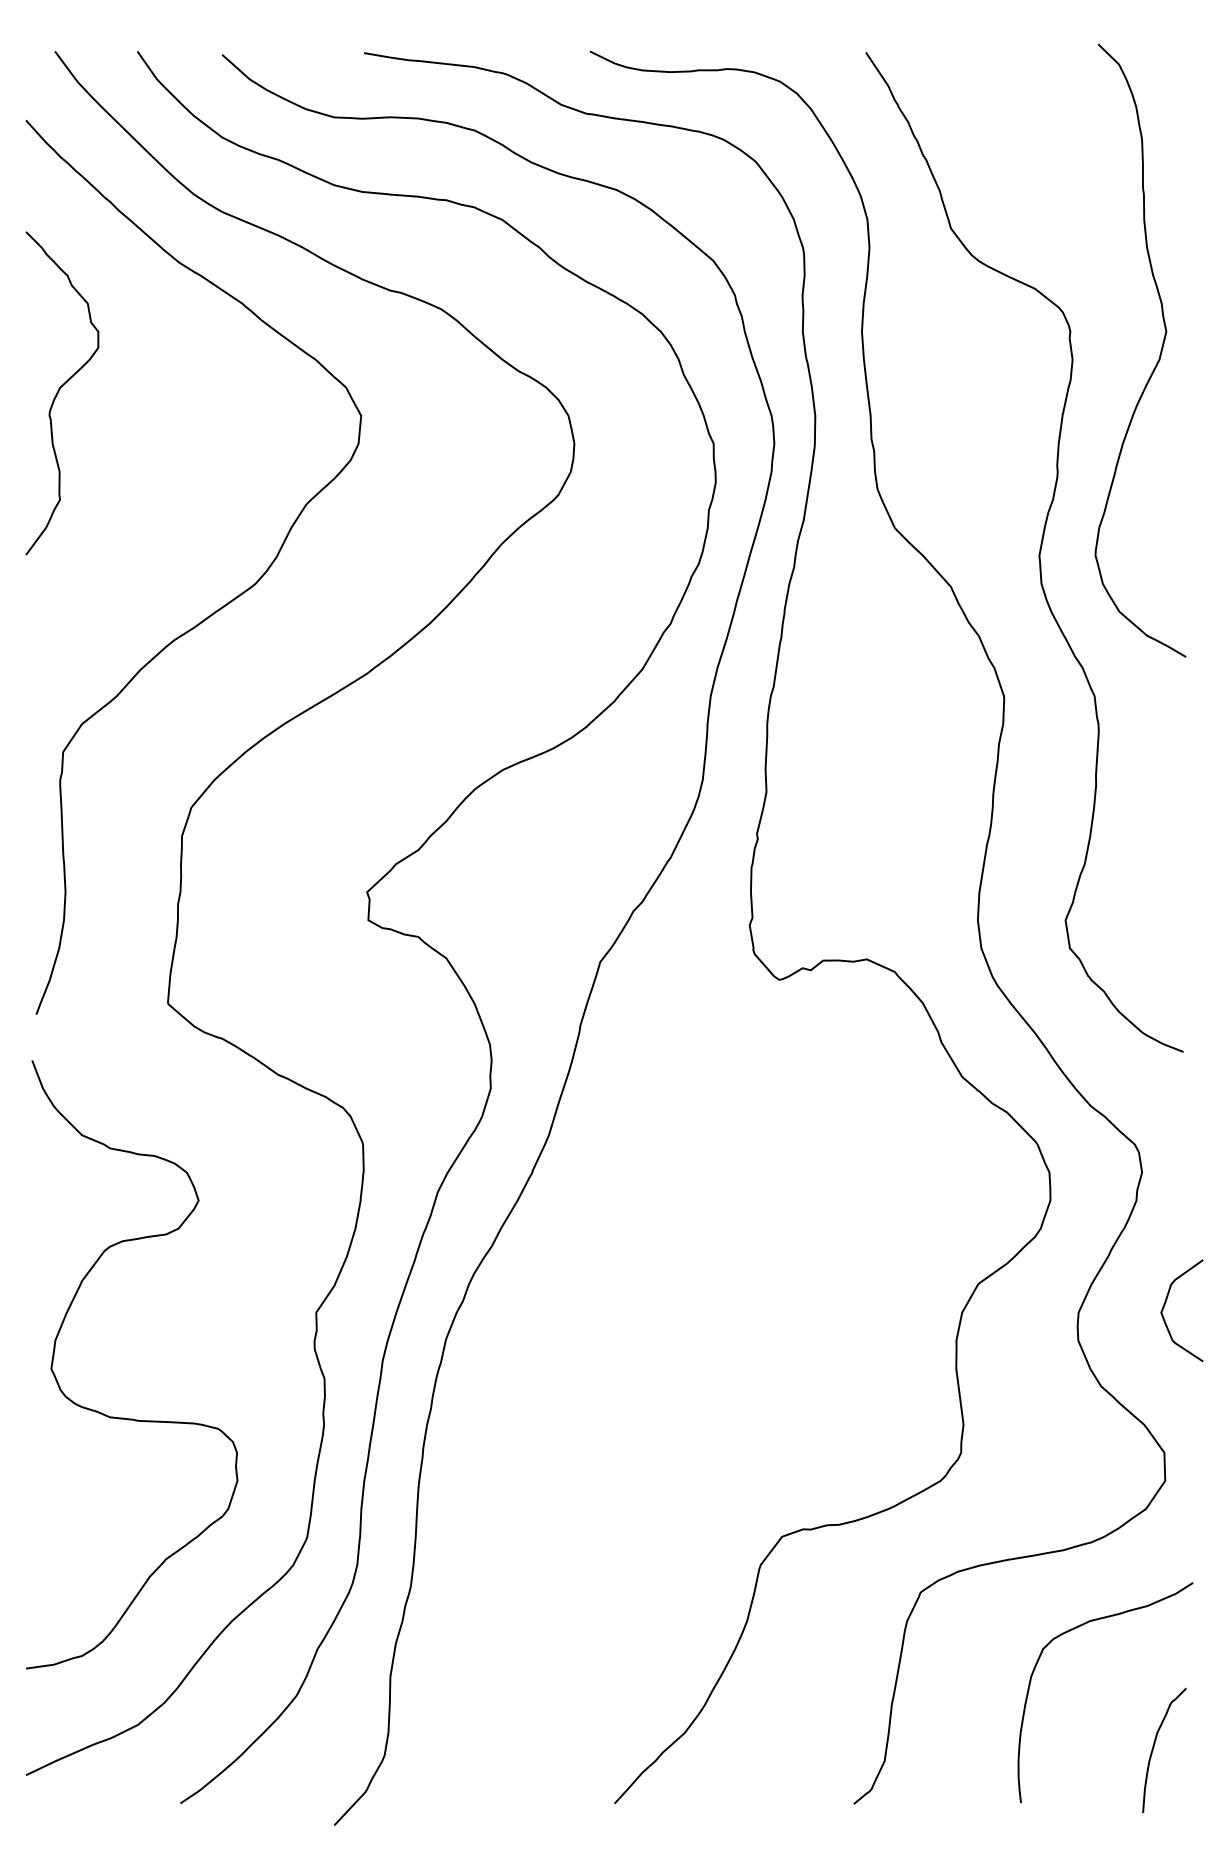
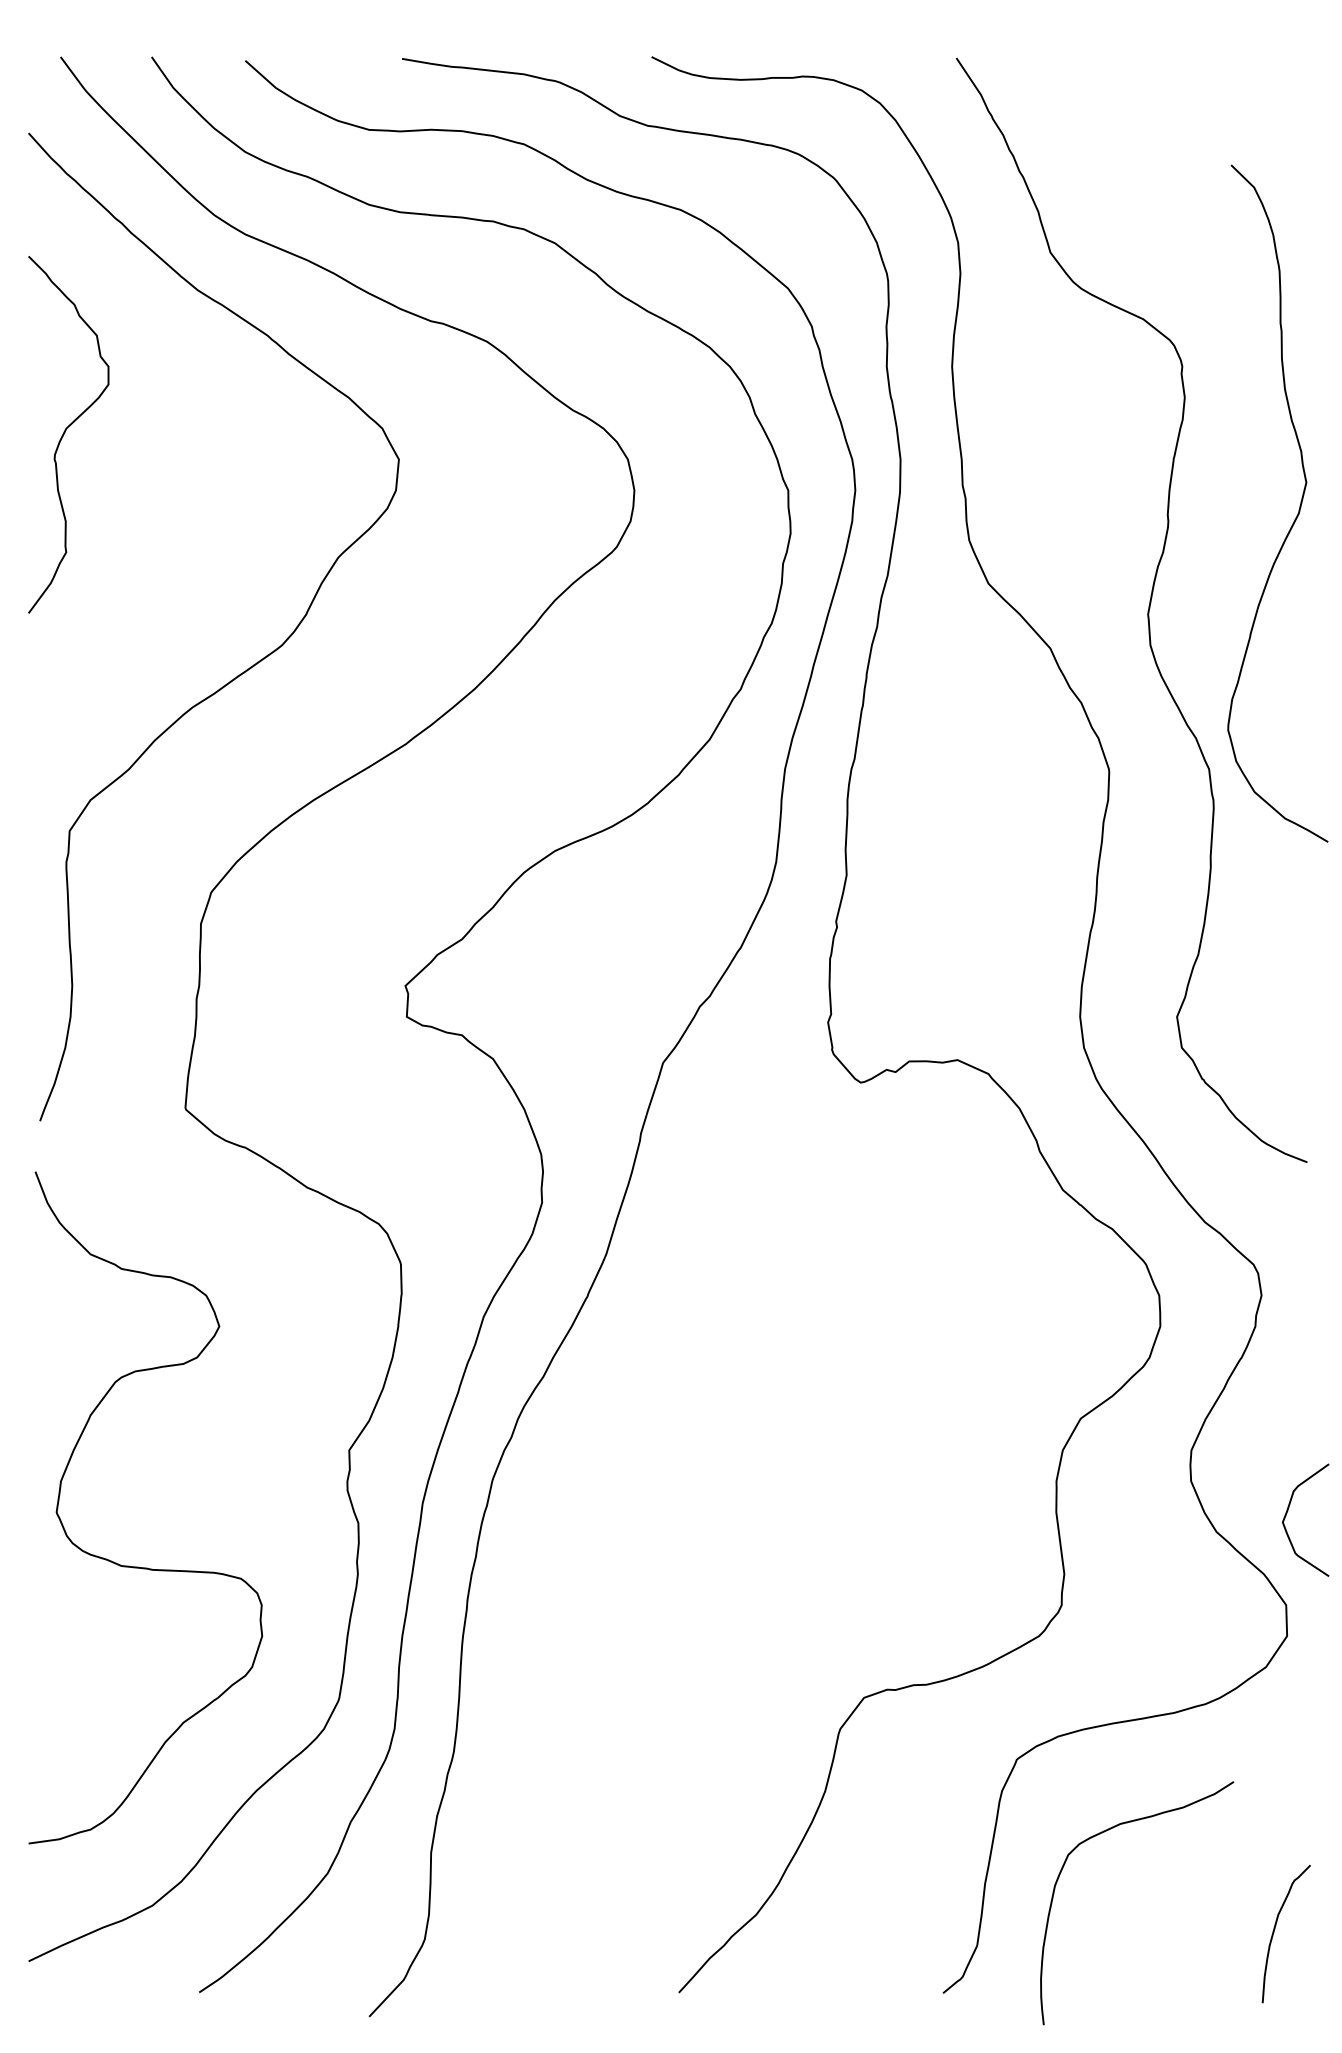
curve: (1159, 356) -> (1298, 509), moved
curve: (1166, 1302) -> (1288, 1511), moved
curve: (1074, 1629) -> (1102, 1833), moved

